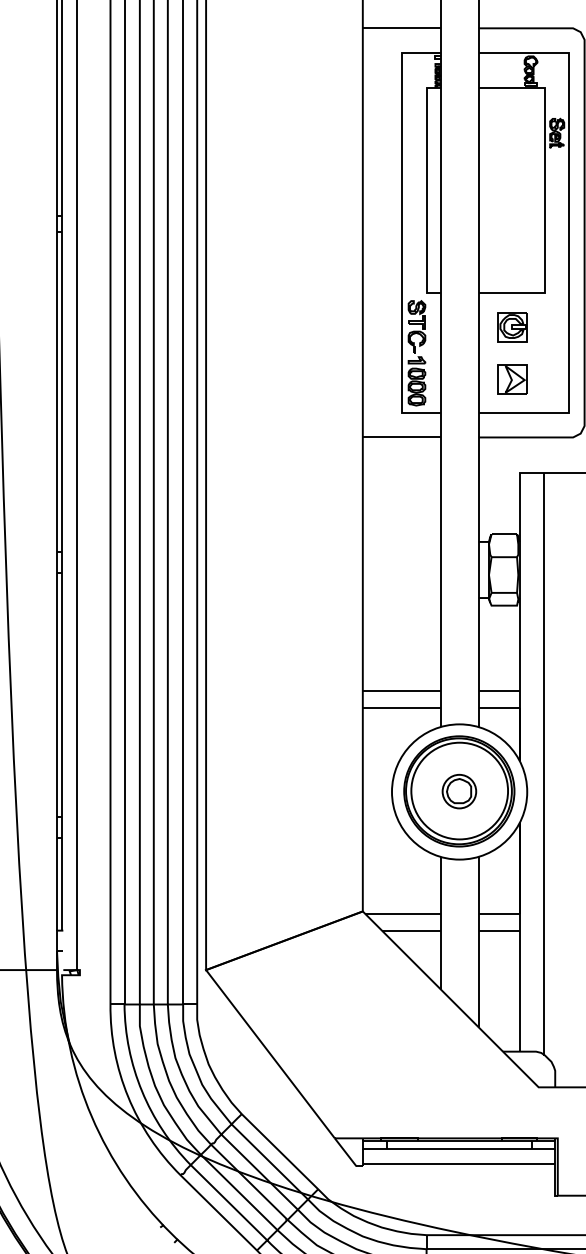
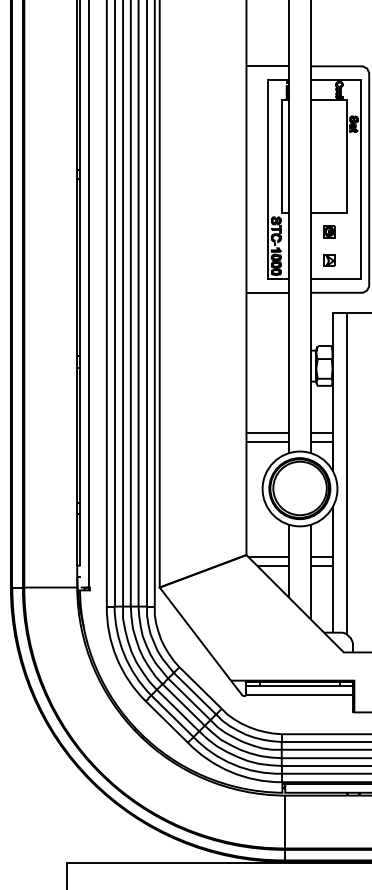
part: (511, 326) -> (328, 231), size x0.7
part: (511, 379) -> (328, 260), size x0.7
part: (458, 791) -> (299, 488), removed

